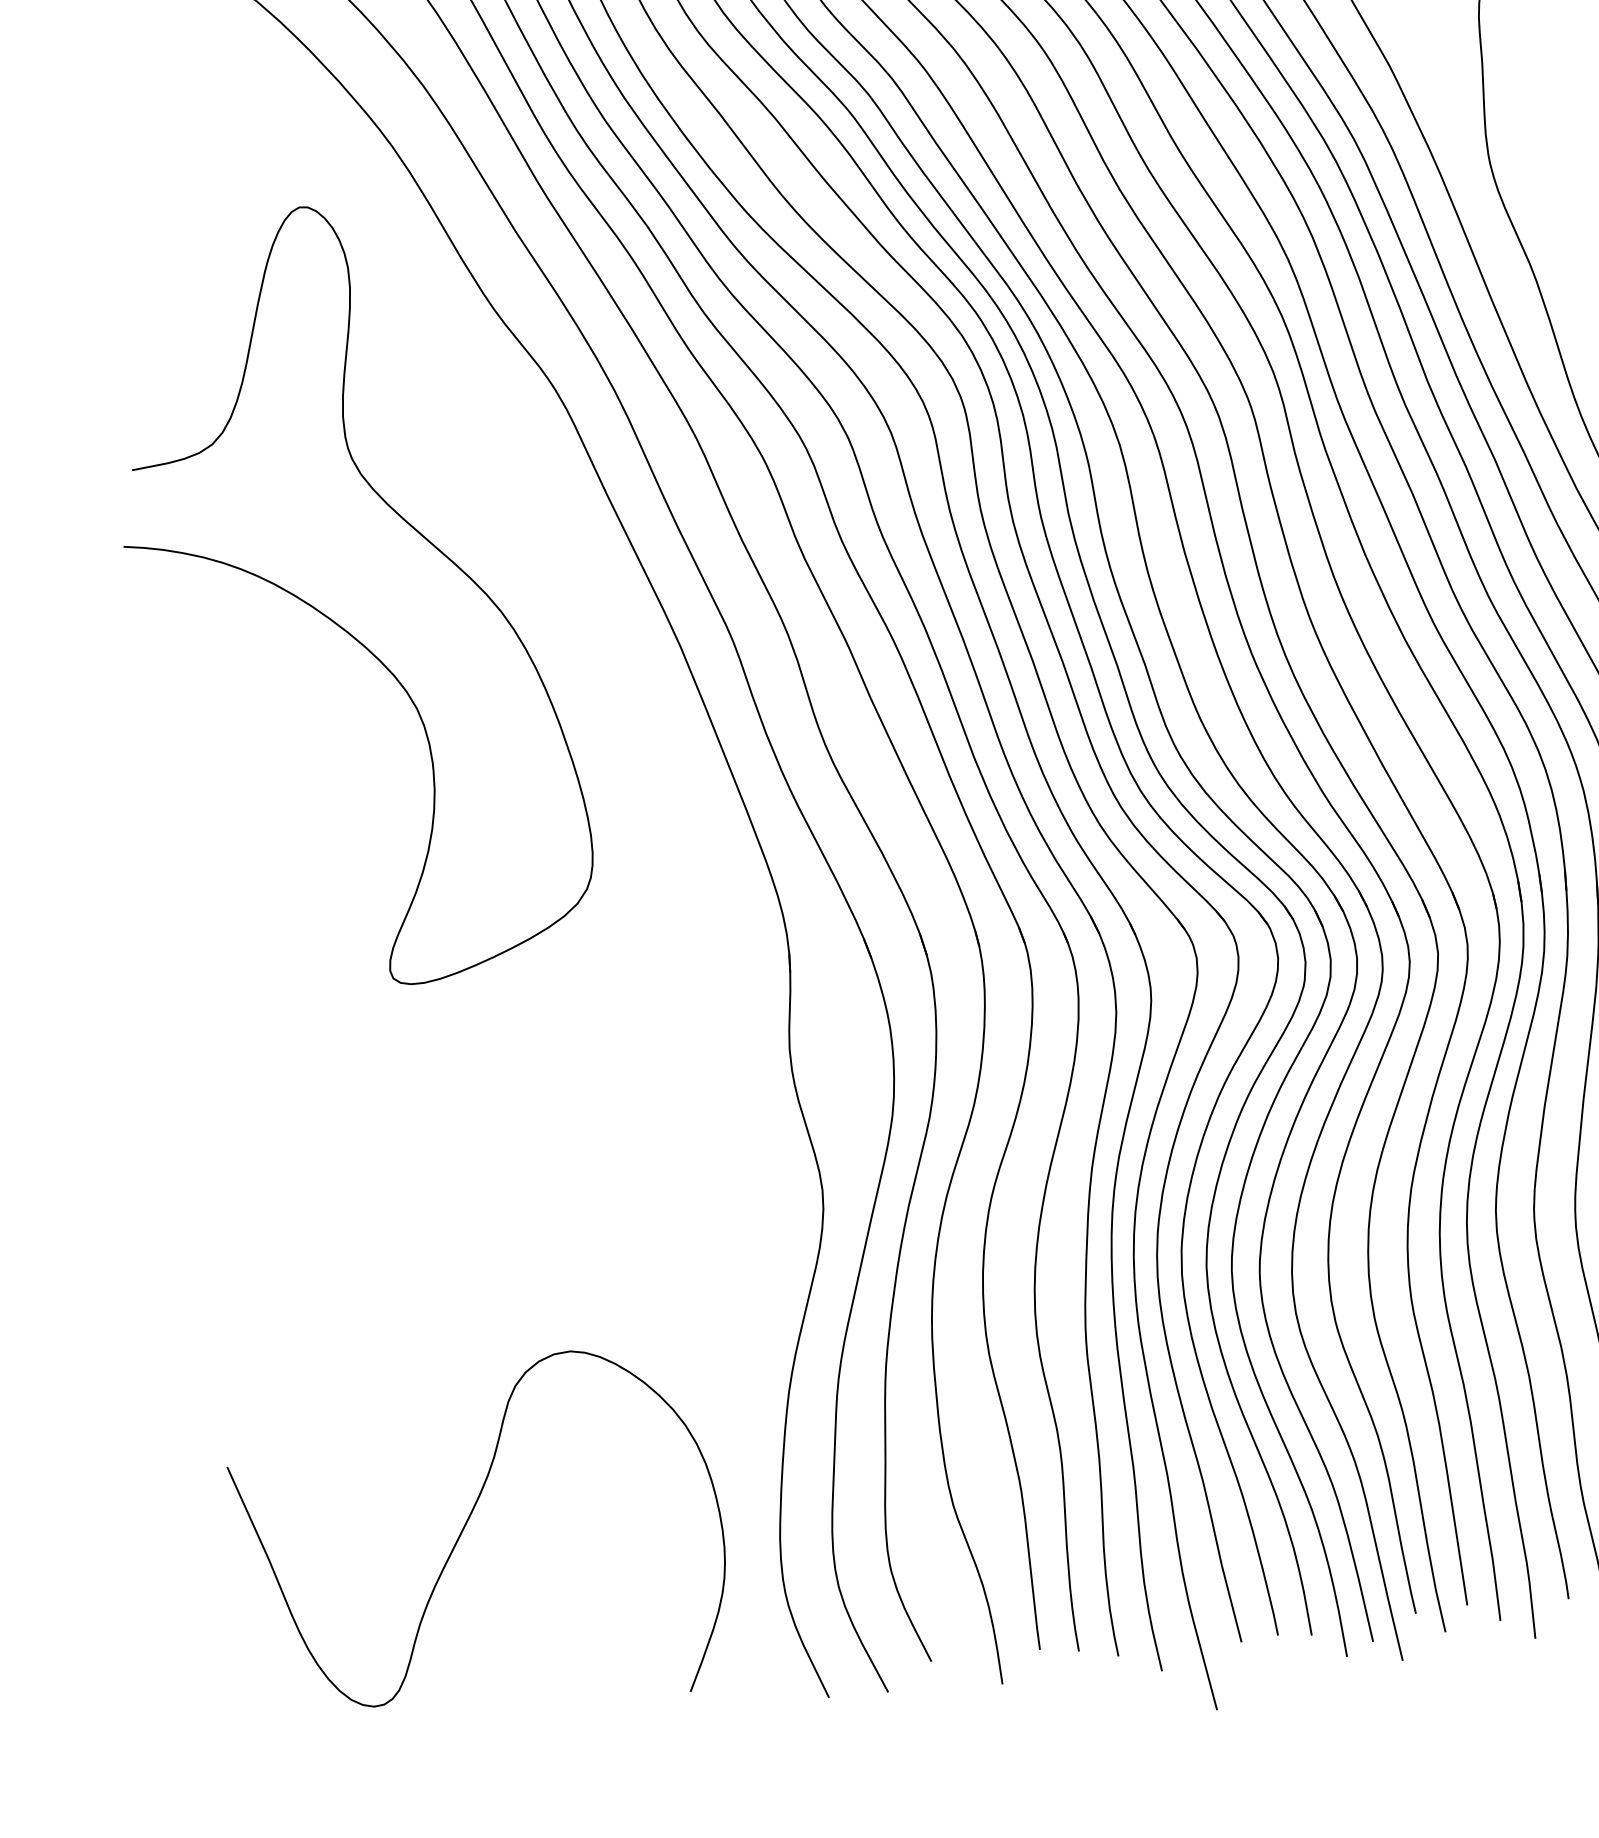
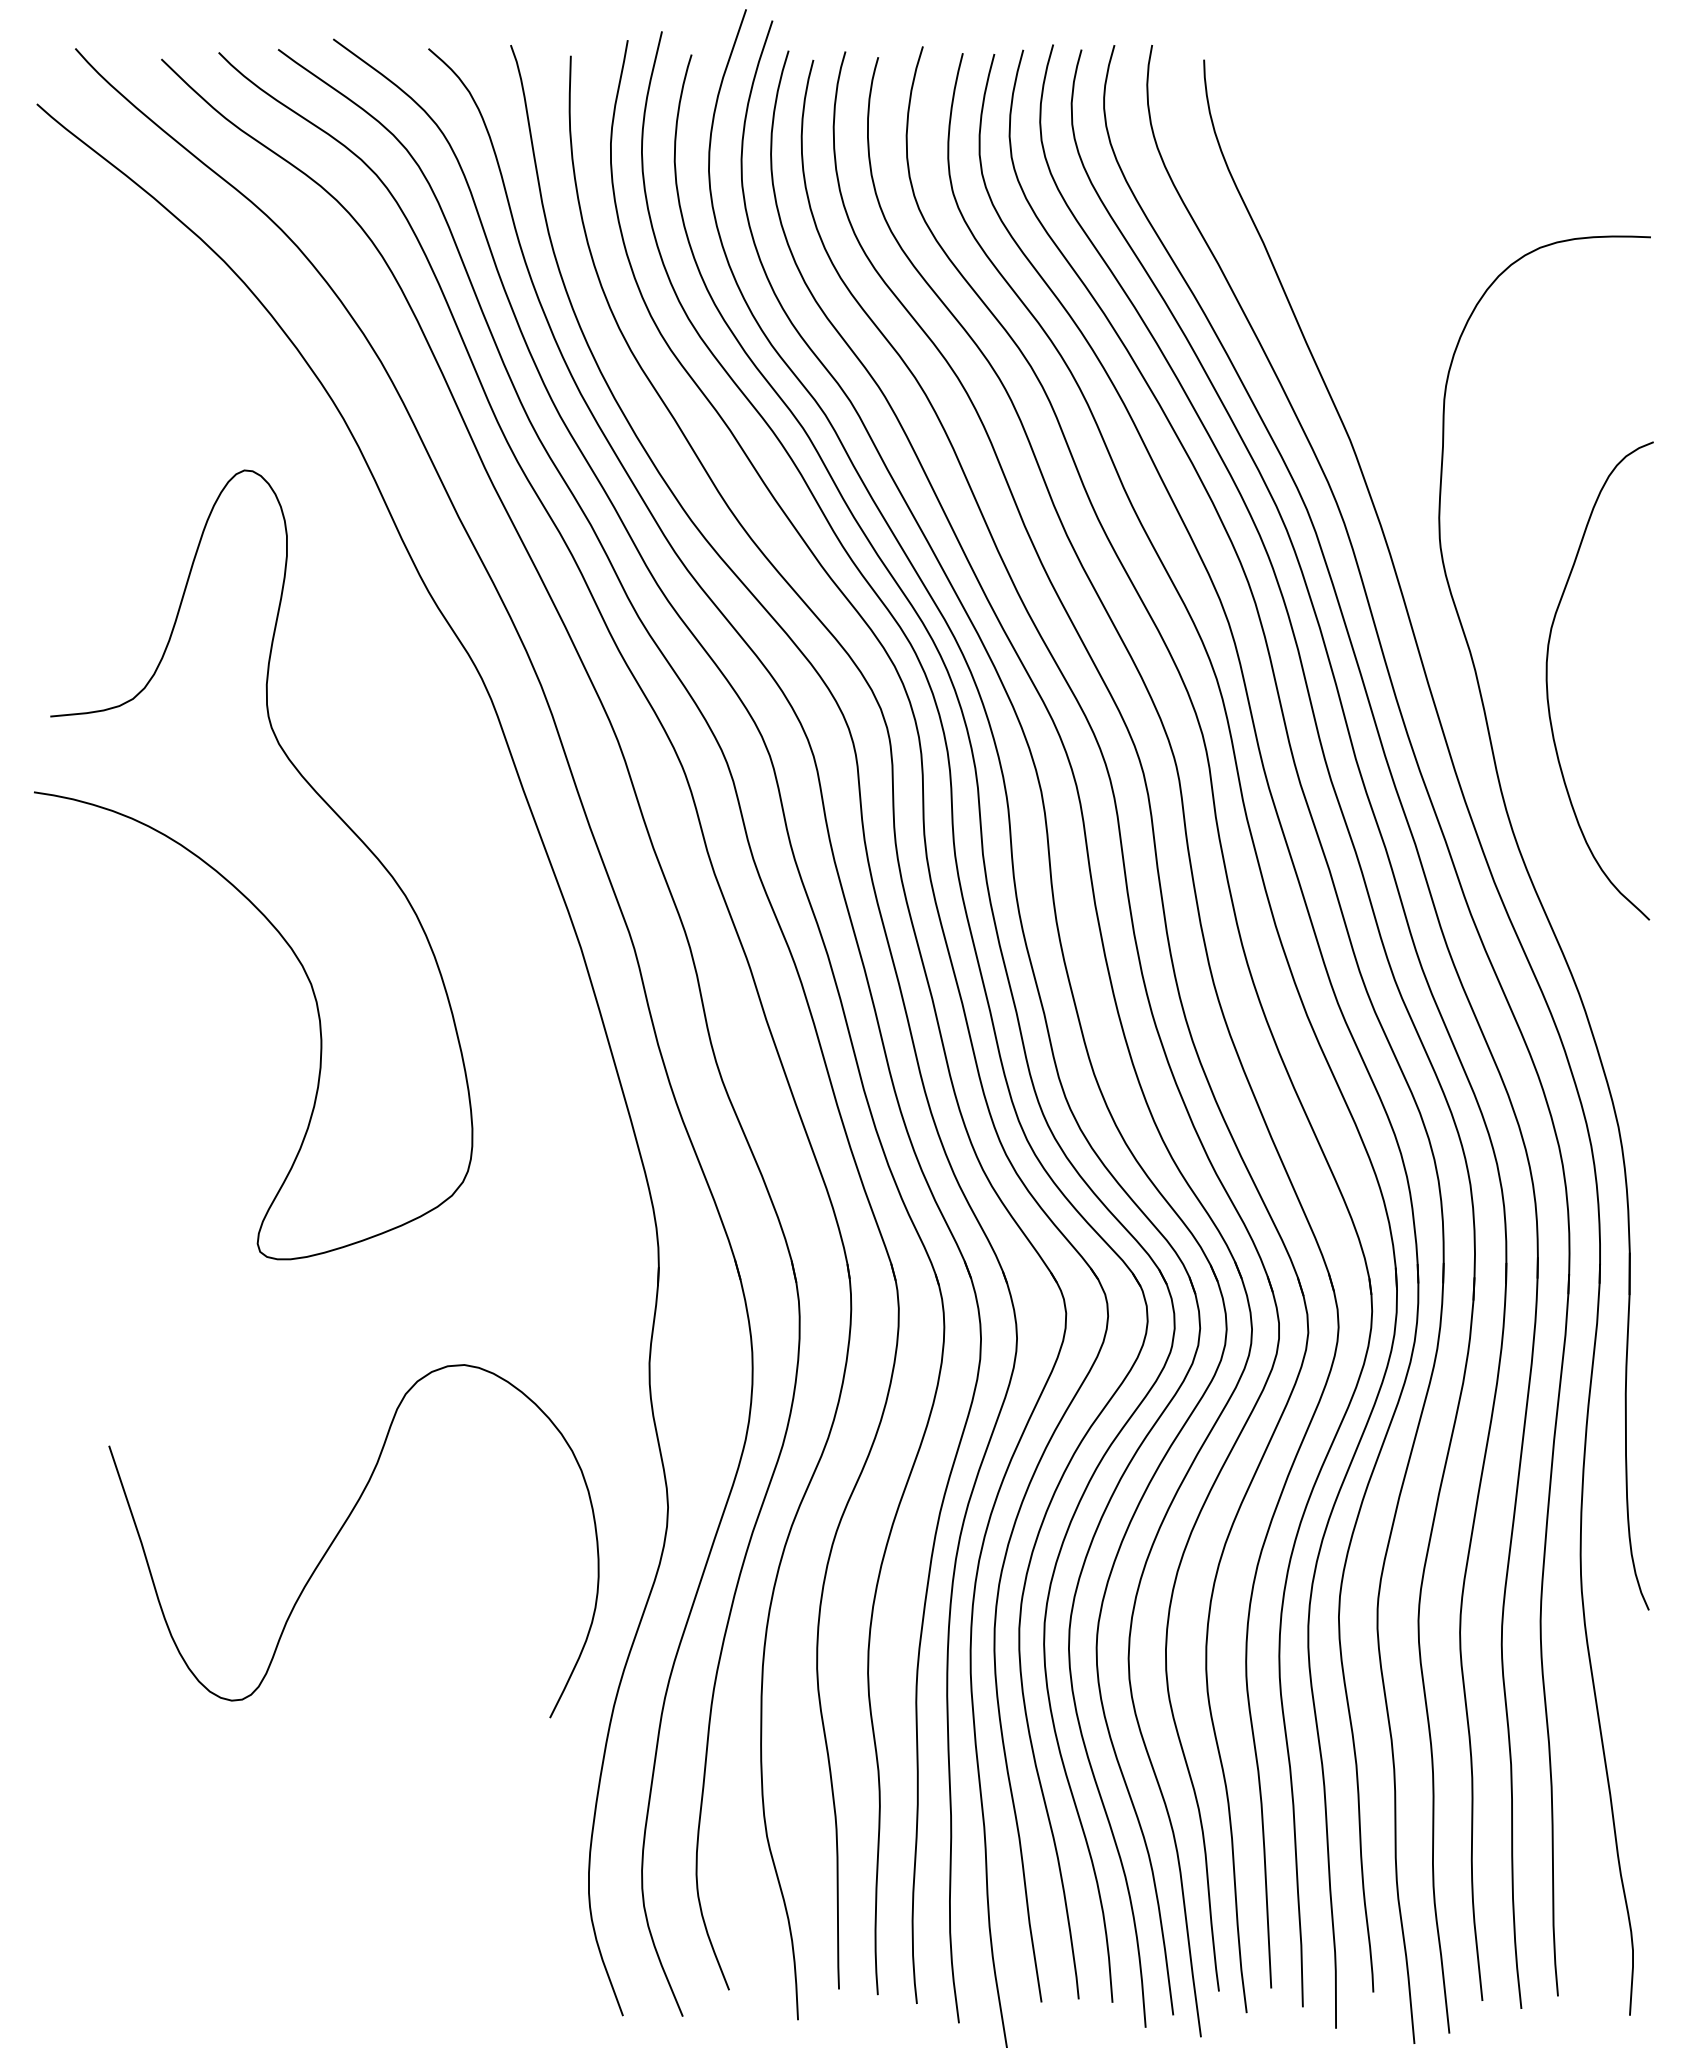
curve: (463, 1530) -> (339, 1533), moved

